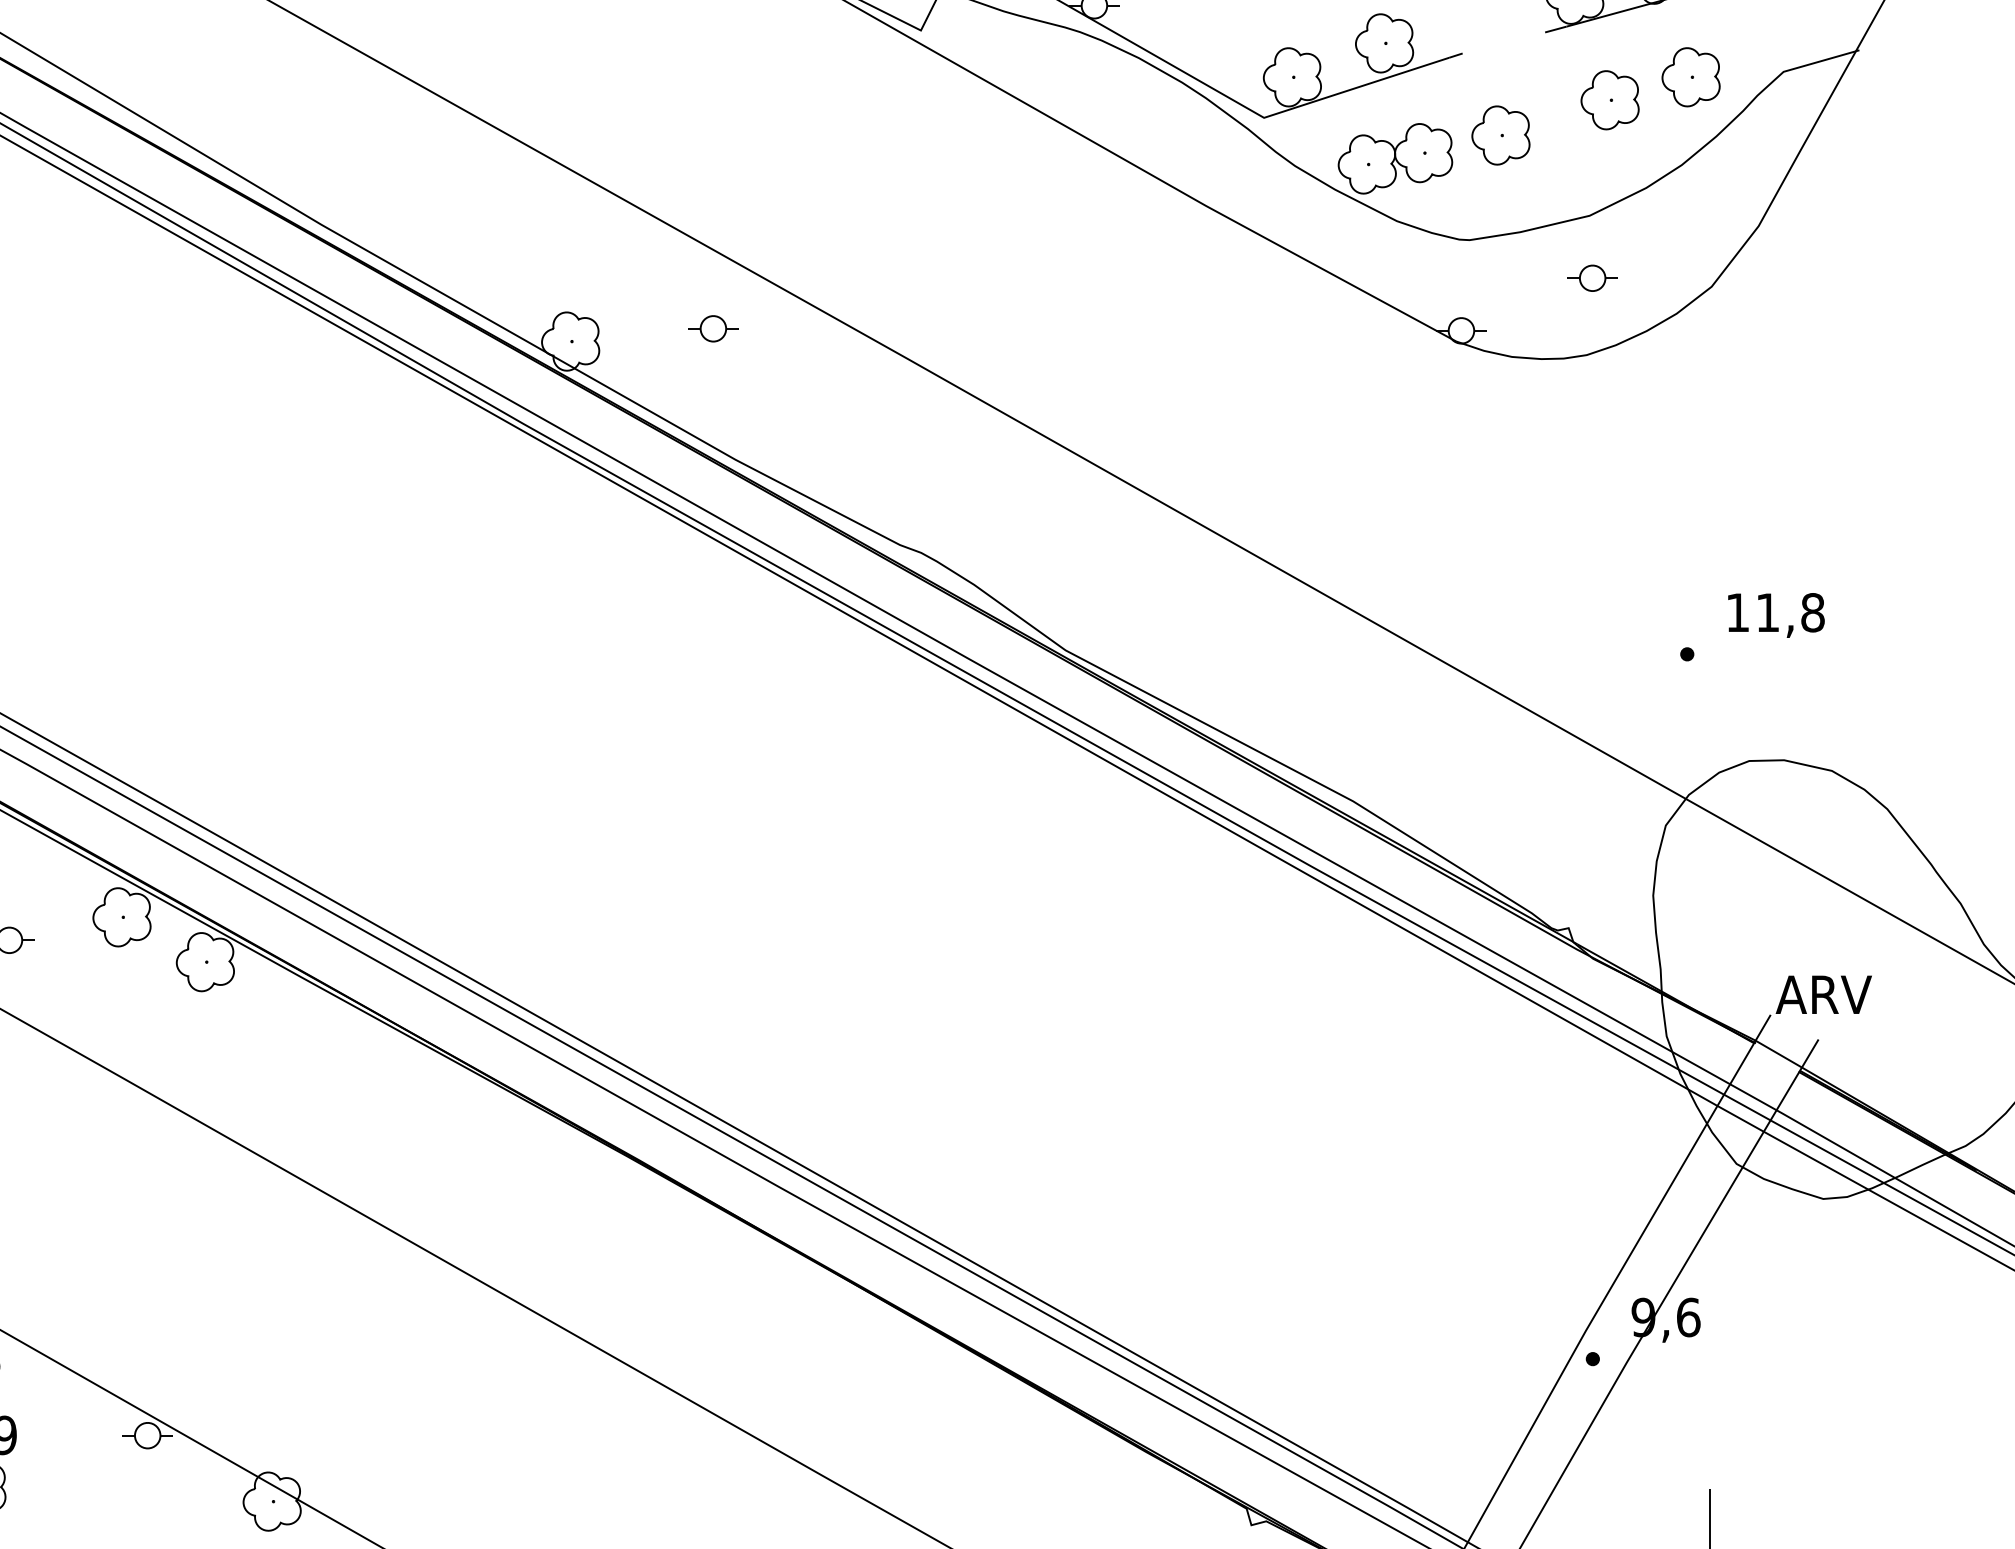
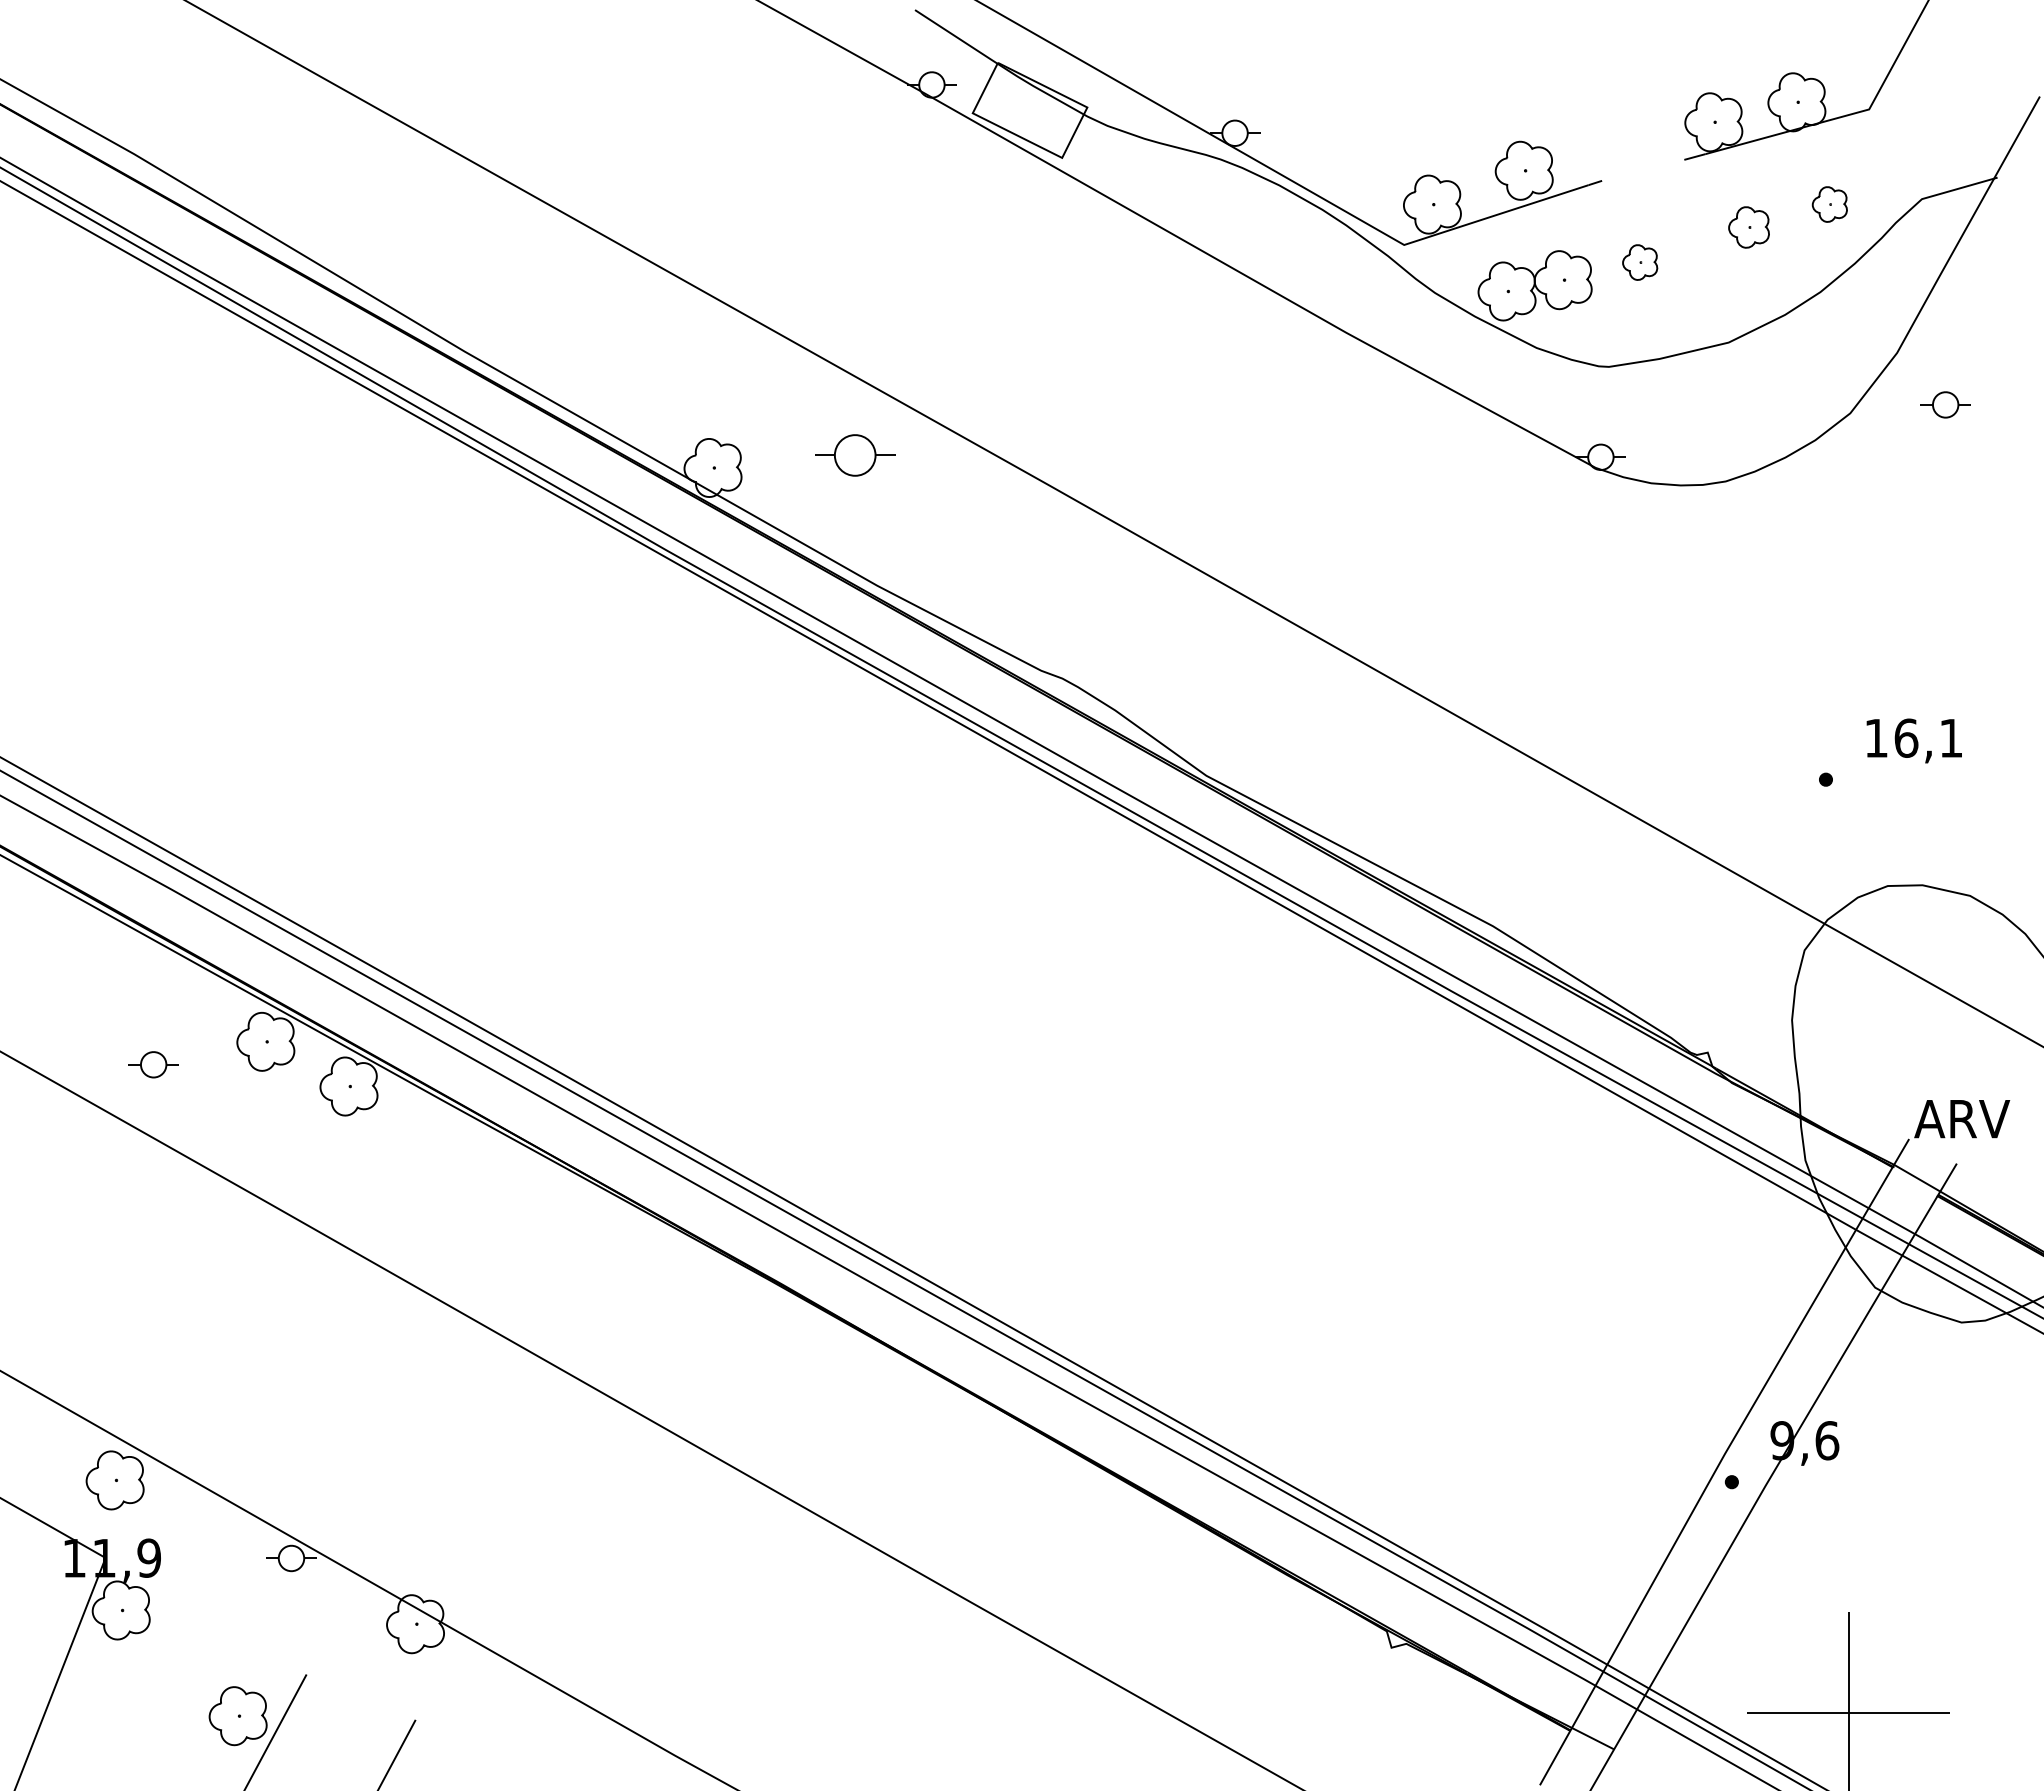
part: (1690, 77) -> (1829, 204), size x0.6
part: (1609, 100) -> (1748, 227), size x0.7
part: (1500, 135) -> (1639, 262), size x0.6
part: (1592, 277) -> (1945, 404), moved
part: (713, 328) -> (855, 454), size x1.6
text: (1790, 611) -> (1928, 737), 11,8 -> 16,1

